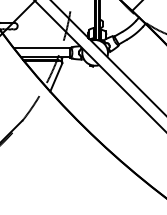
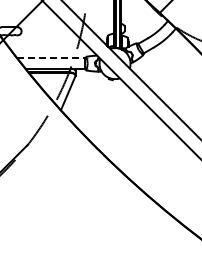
line: (42, 48) -> (51, 58), solid -> dashed

